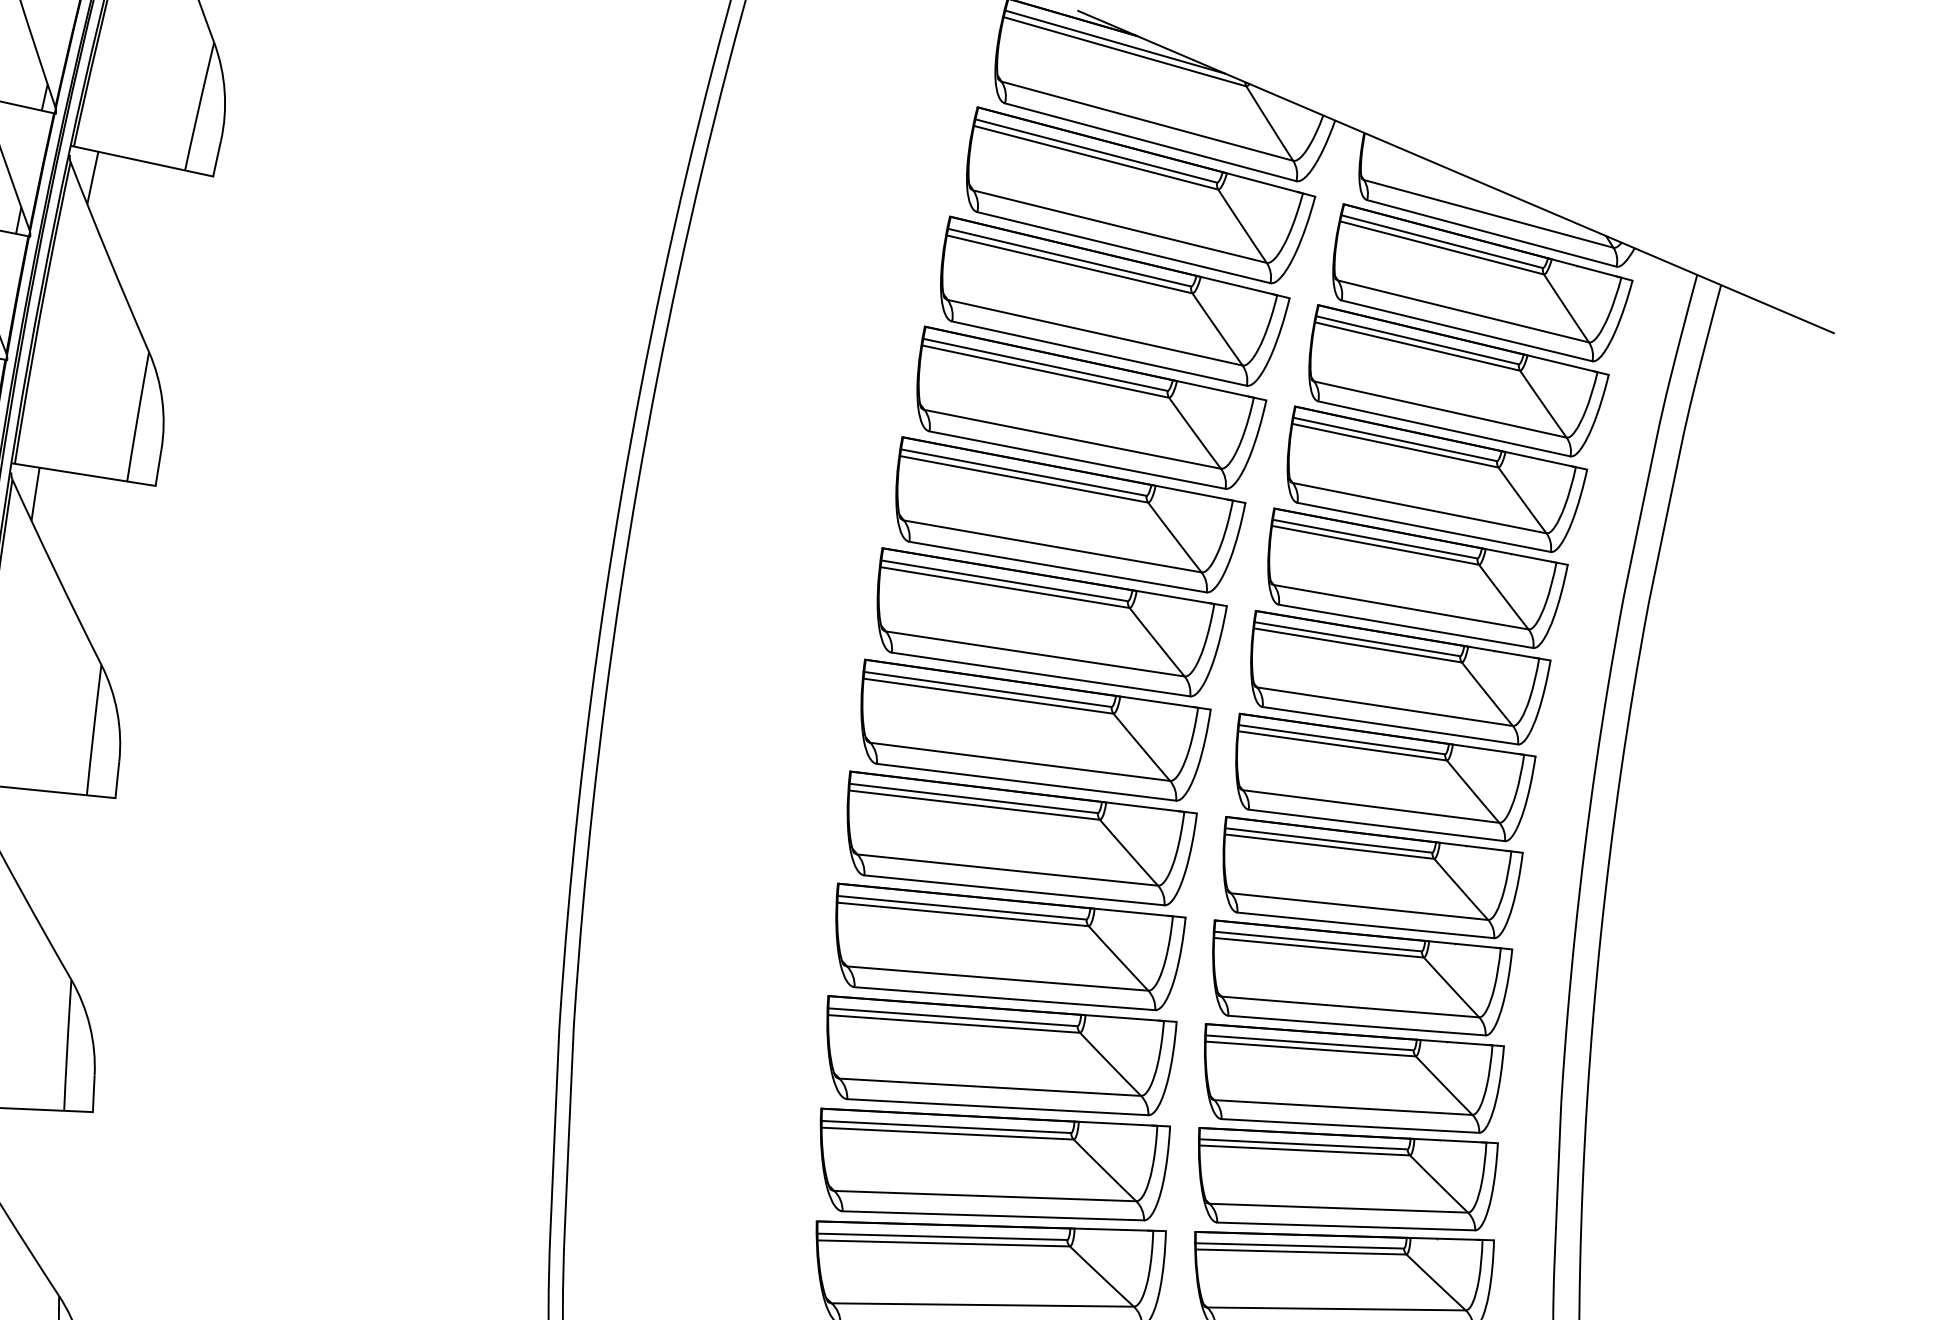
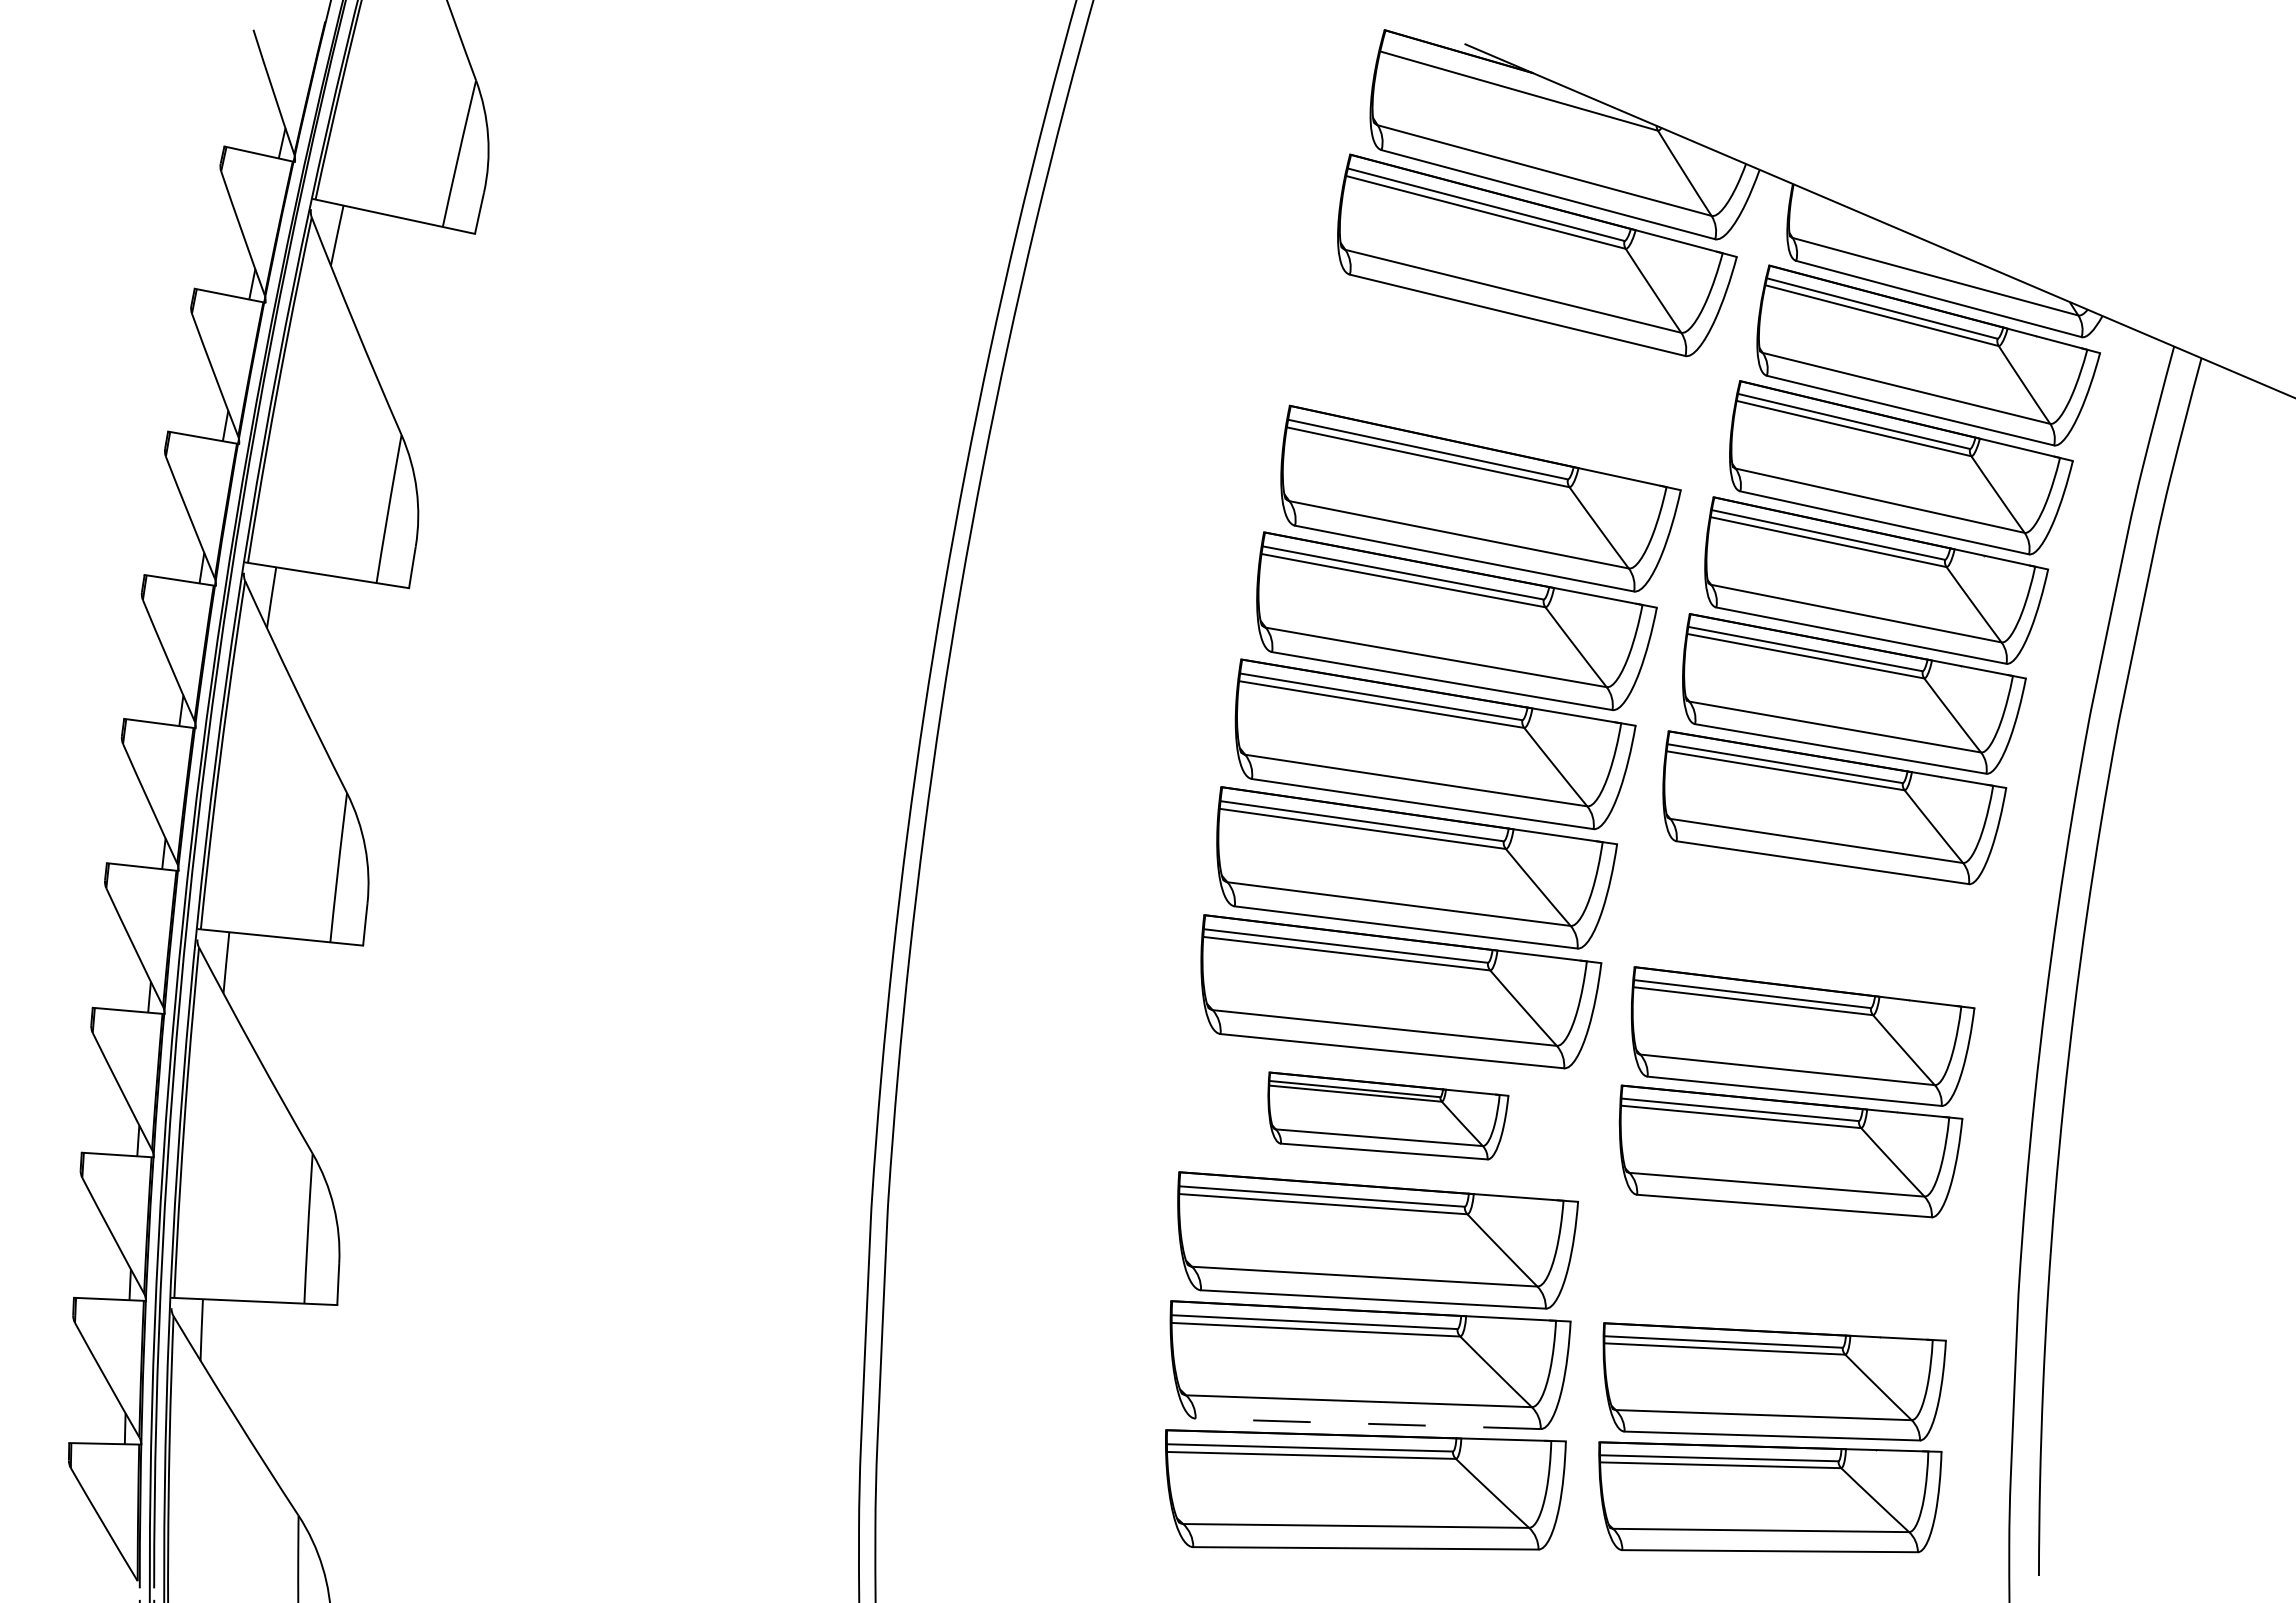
line: (1114, 41) -> (1507, 79), removed
part: (1114, 301) -> (1507, 376), removed
part: (1385, 777) -> (1817, 921), removed
part: (1011, 946) -> (1388, 1115), size x0.6
part: (1354, 1078) -> (1781, 1266), removed
line: (993, 1215) -> (1368, 1423), solid -> dashed

